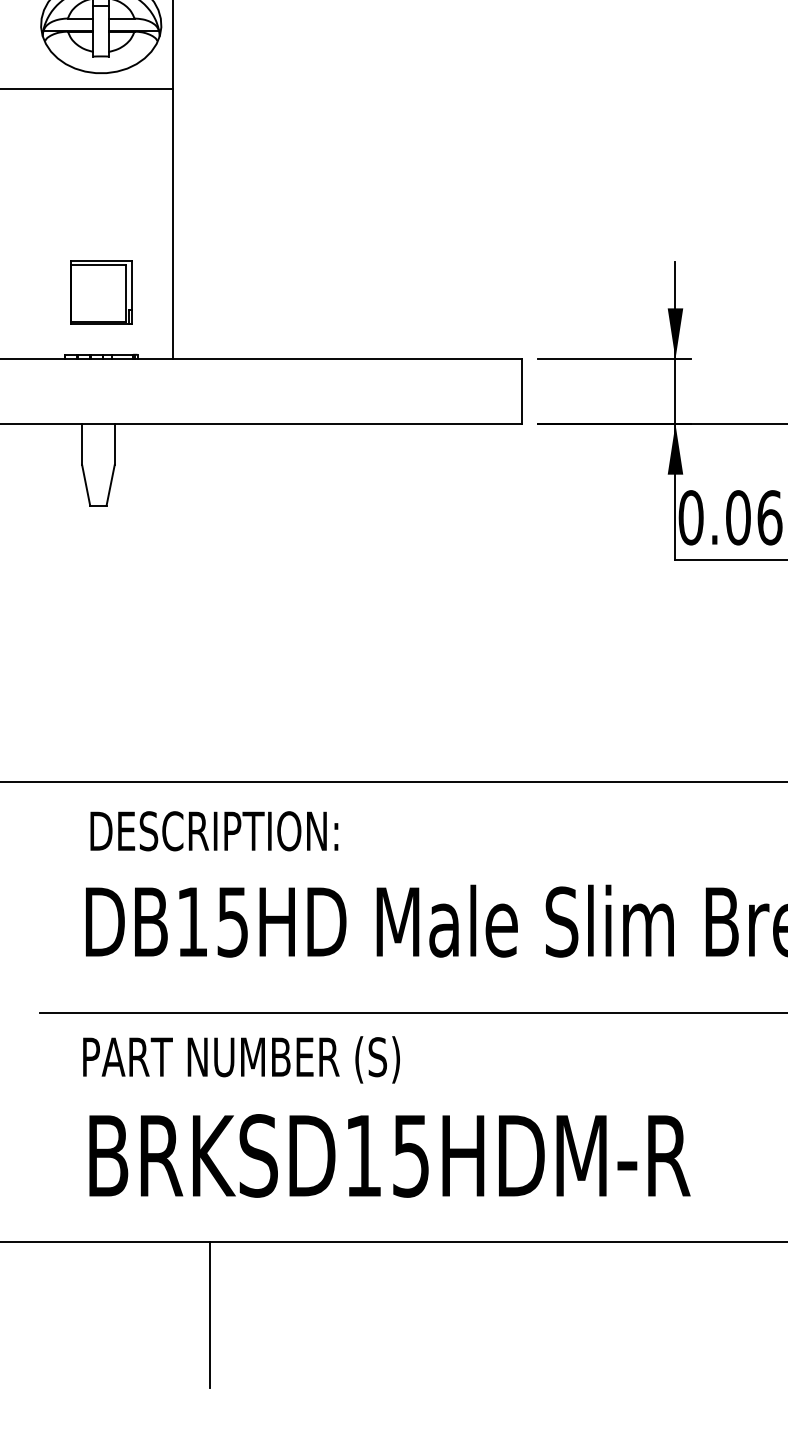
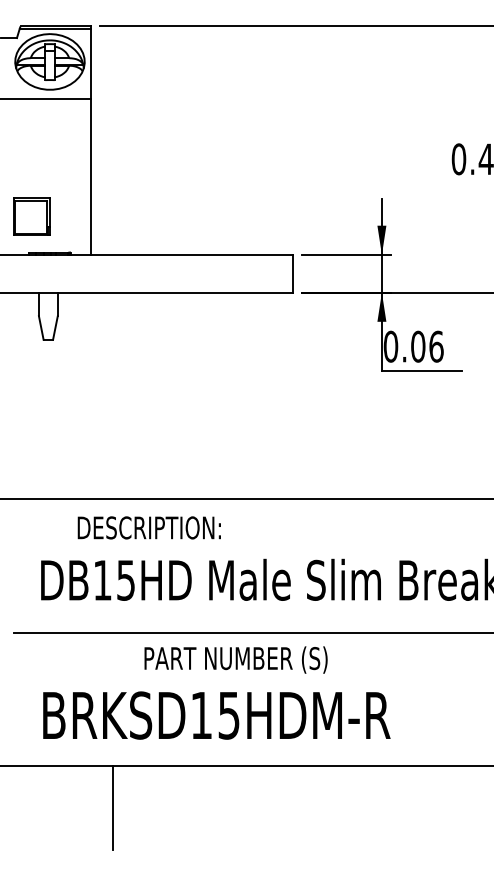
part: (100, 292) -> (31, 216), moved
text: (212, 830) -> (148, 527), moved
text: (240, 1058) -> (235, 659), moved

